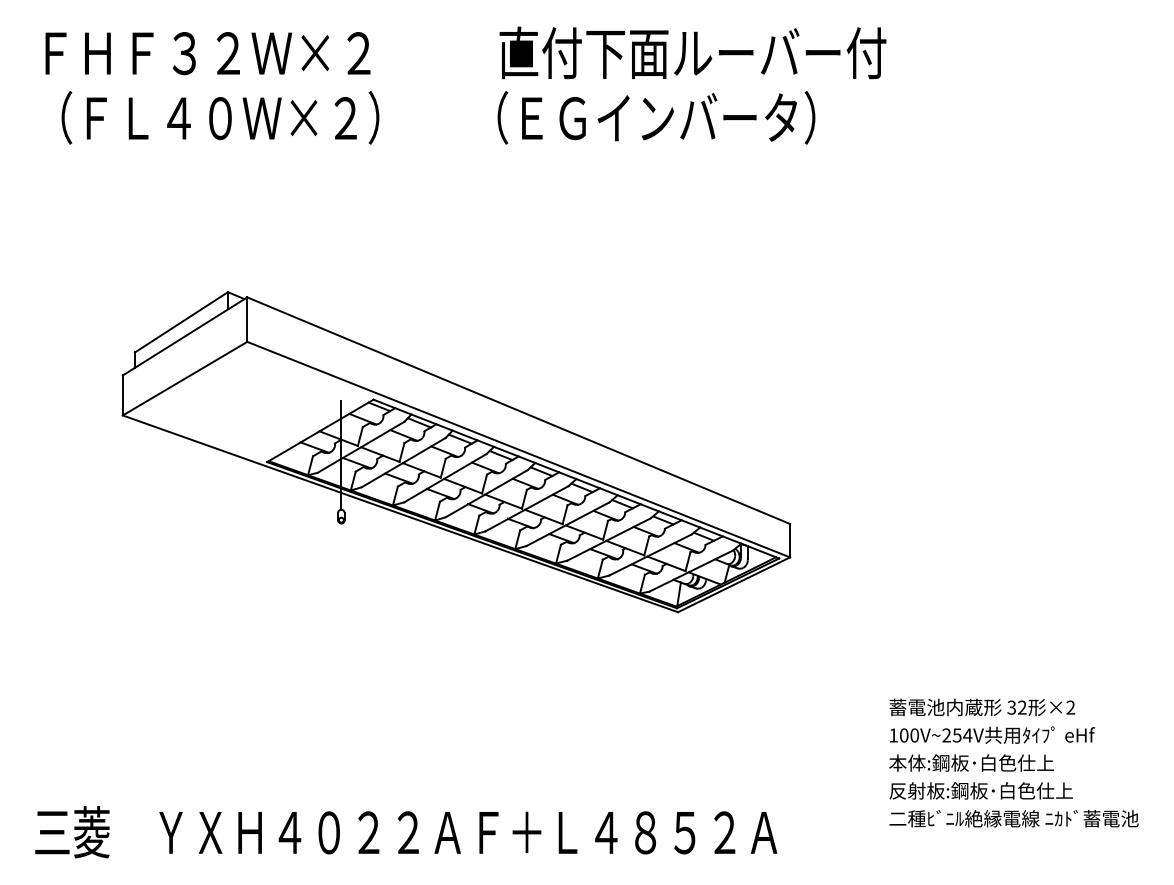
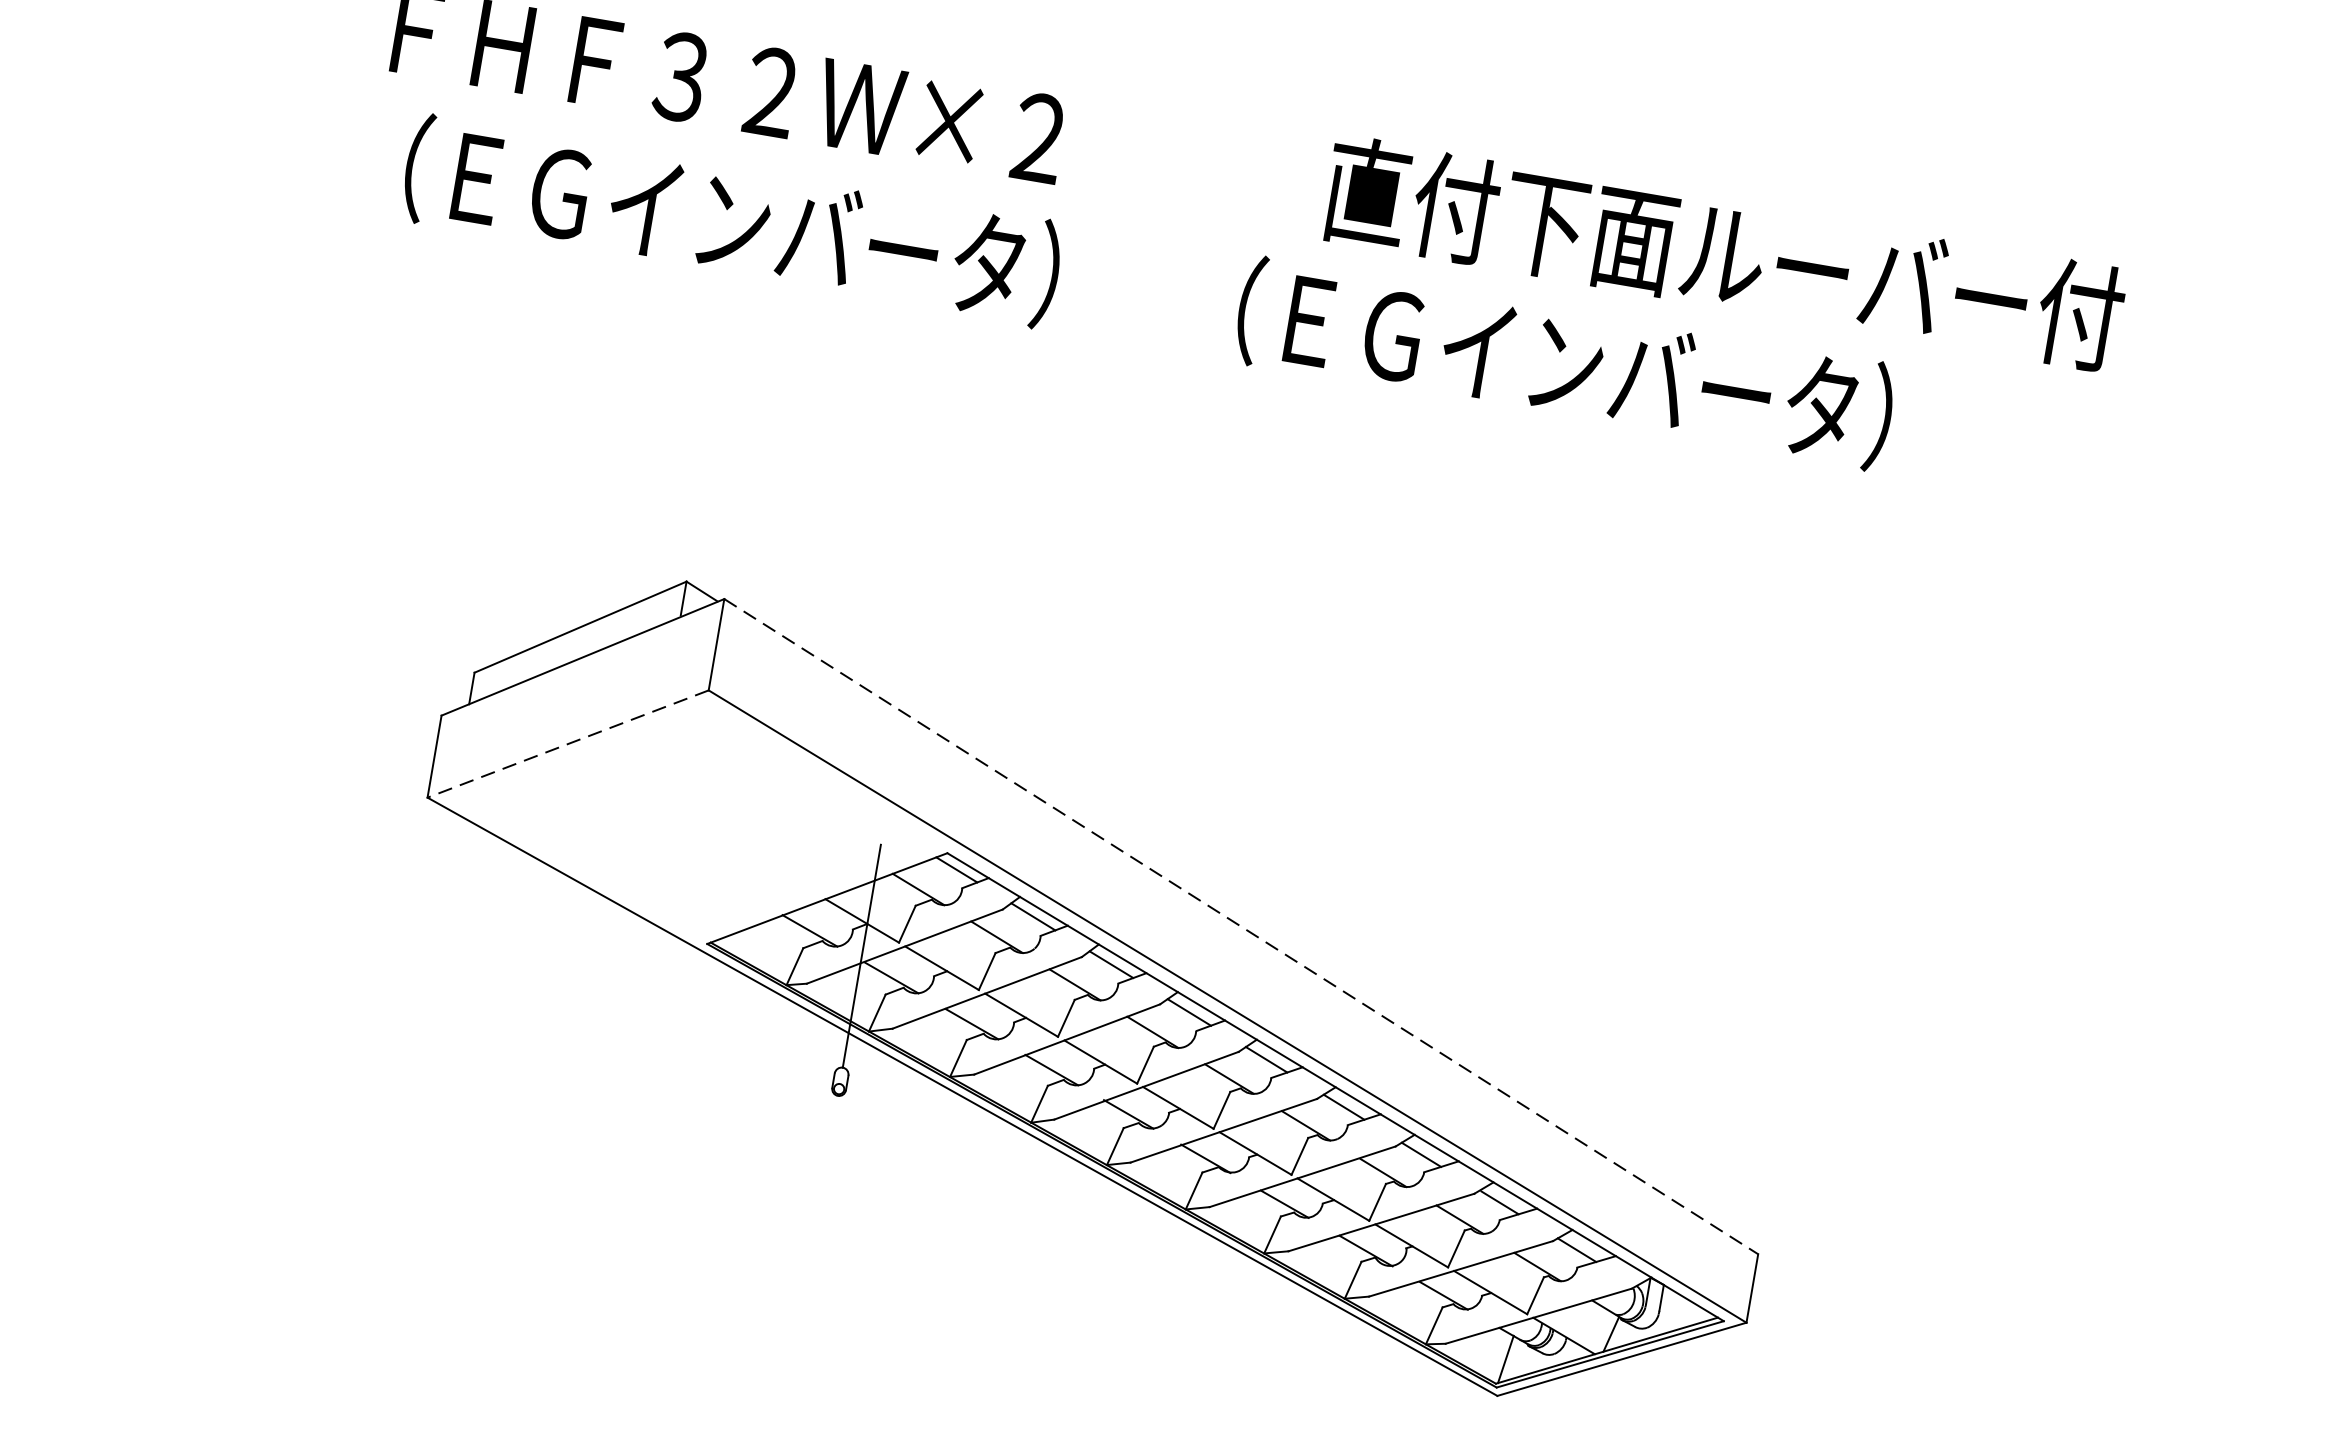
text: (223, 117) -> (738, 221), （ＦＬ４０Ｗ×２） -> （ＥＧインバータ）
text: (656, 117) -> (1565, 363), moved
line: (184, 378) -> (567, 743), solid -> dashed
line: (519, 410) -> (1242, 926), solid -> dashed

